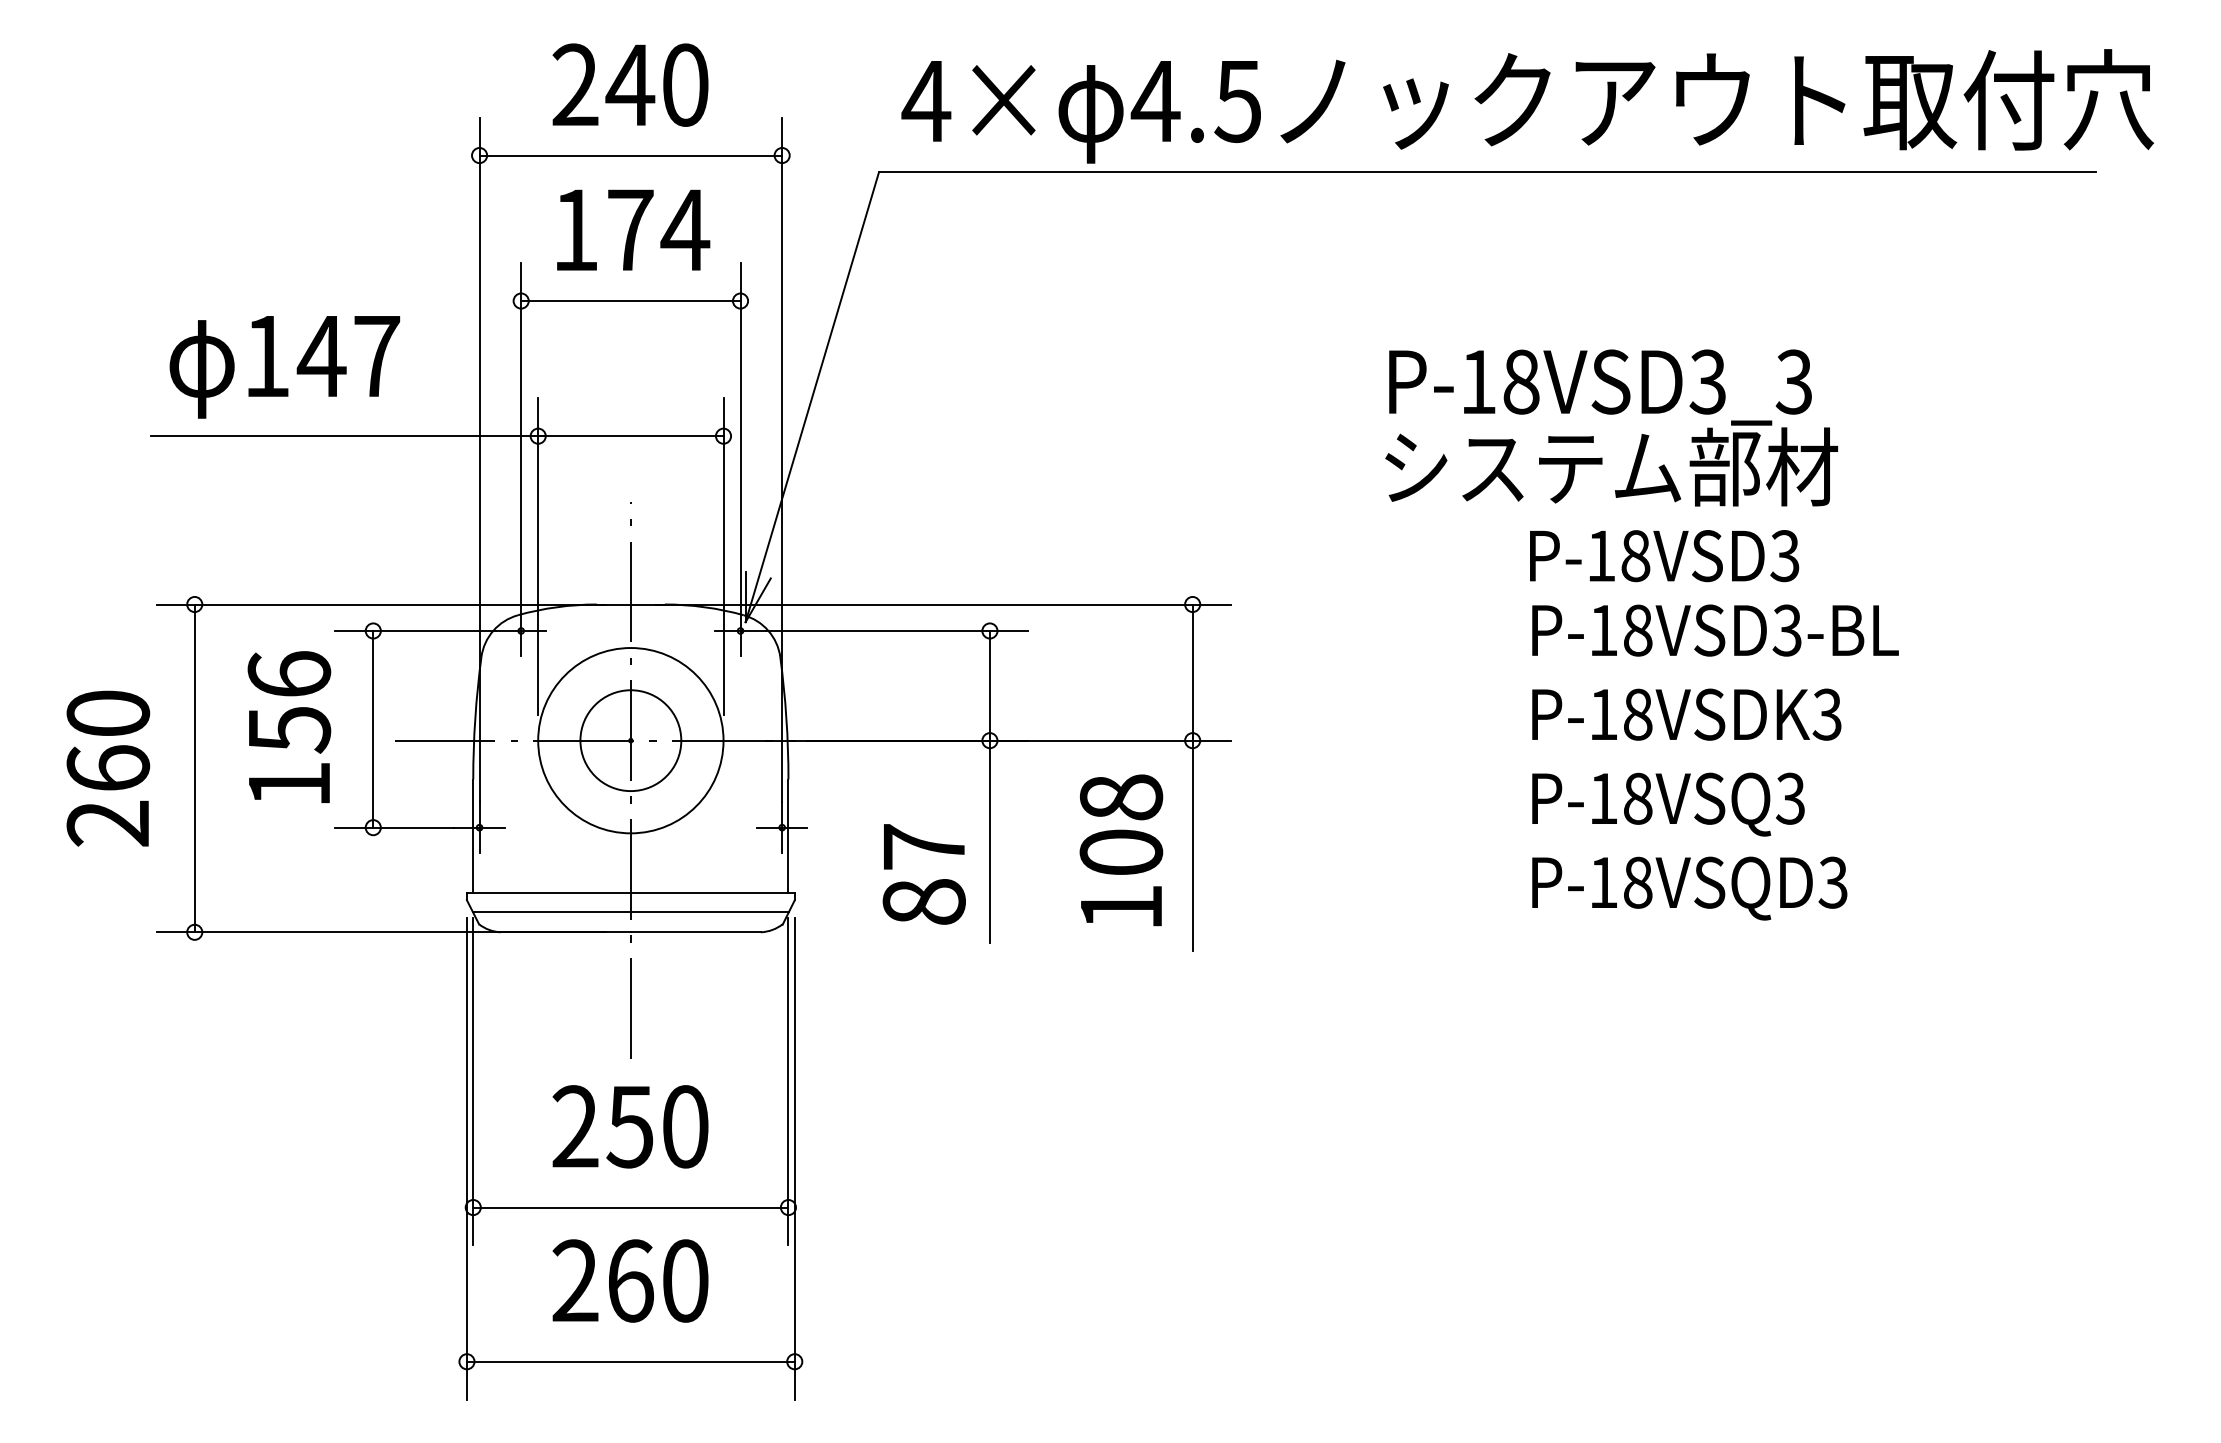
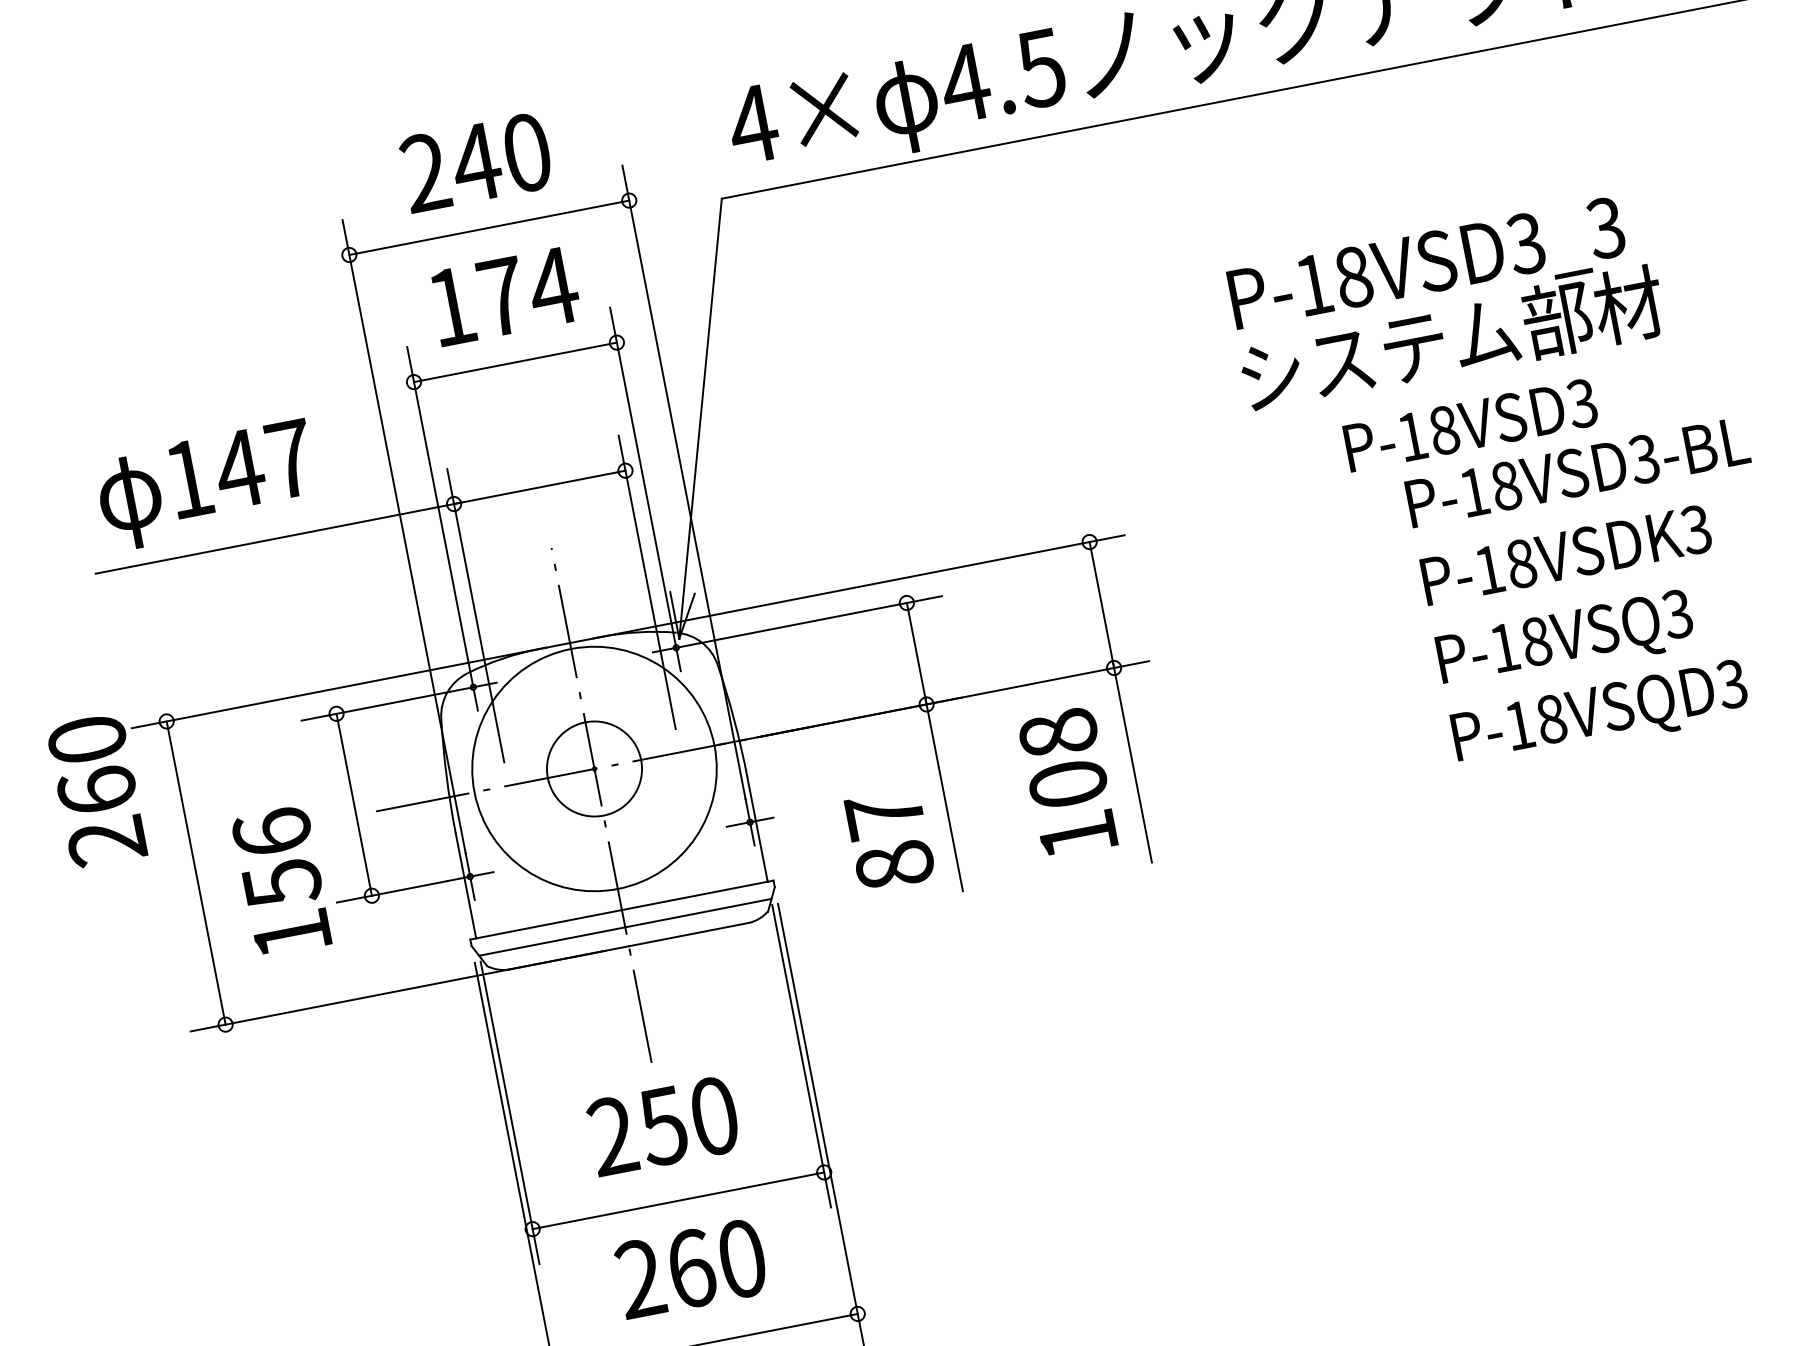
text: (1664, 556) -> (1470, 425), moved
text: (289, 726) -> (281, 880), moved
circle: (630, 740) -> (594, 768), size x1.4
text: (108, 768) -> (97, 790), moved

